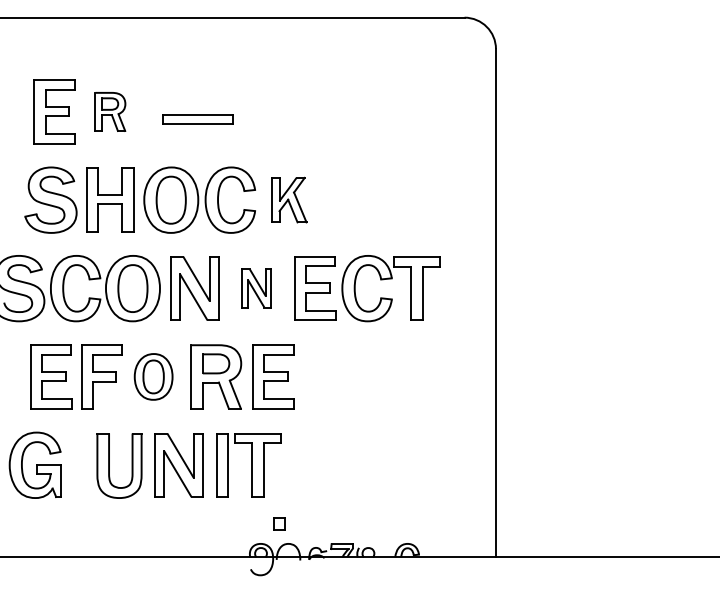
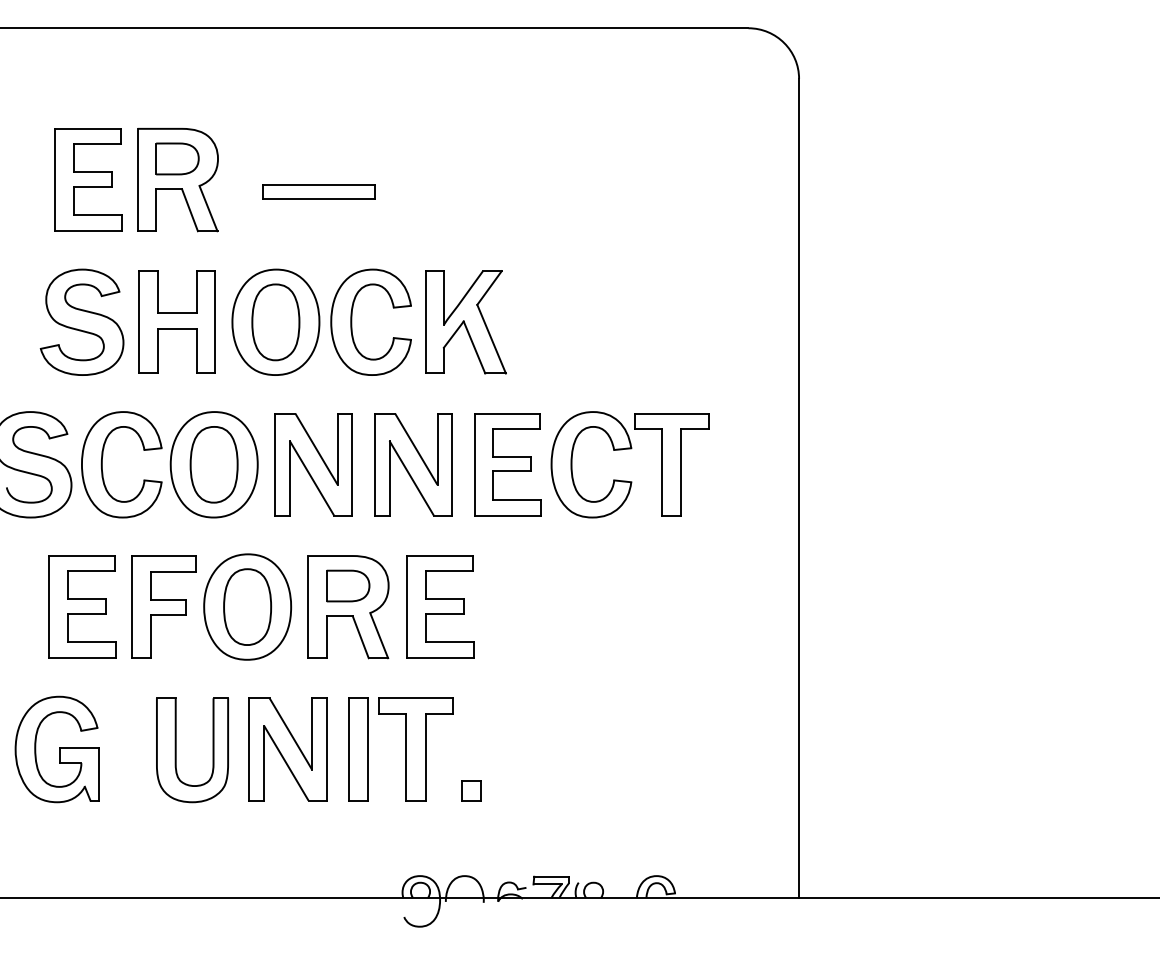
part: (110, 111) -> (178, 179), size x1.67
part: (288, 199) -> (464, 321), size x1.43
part: (256, 288) -> (413, 464), size x1.67
part: (153, 376) -> (247, 606), size x1.43
part: (279, 523) -> (471, 790), moved

